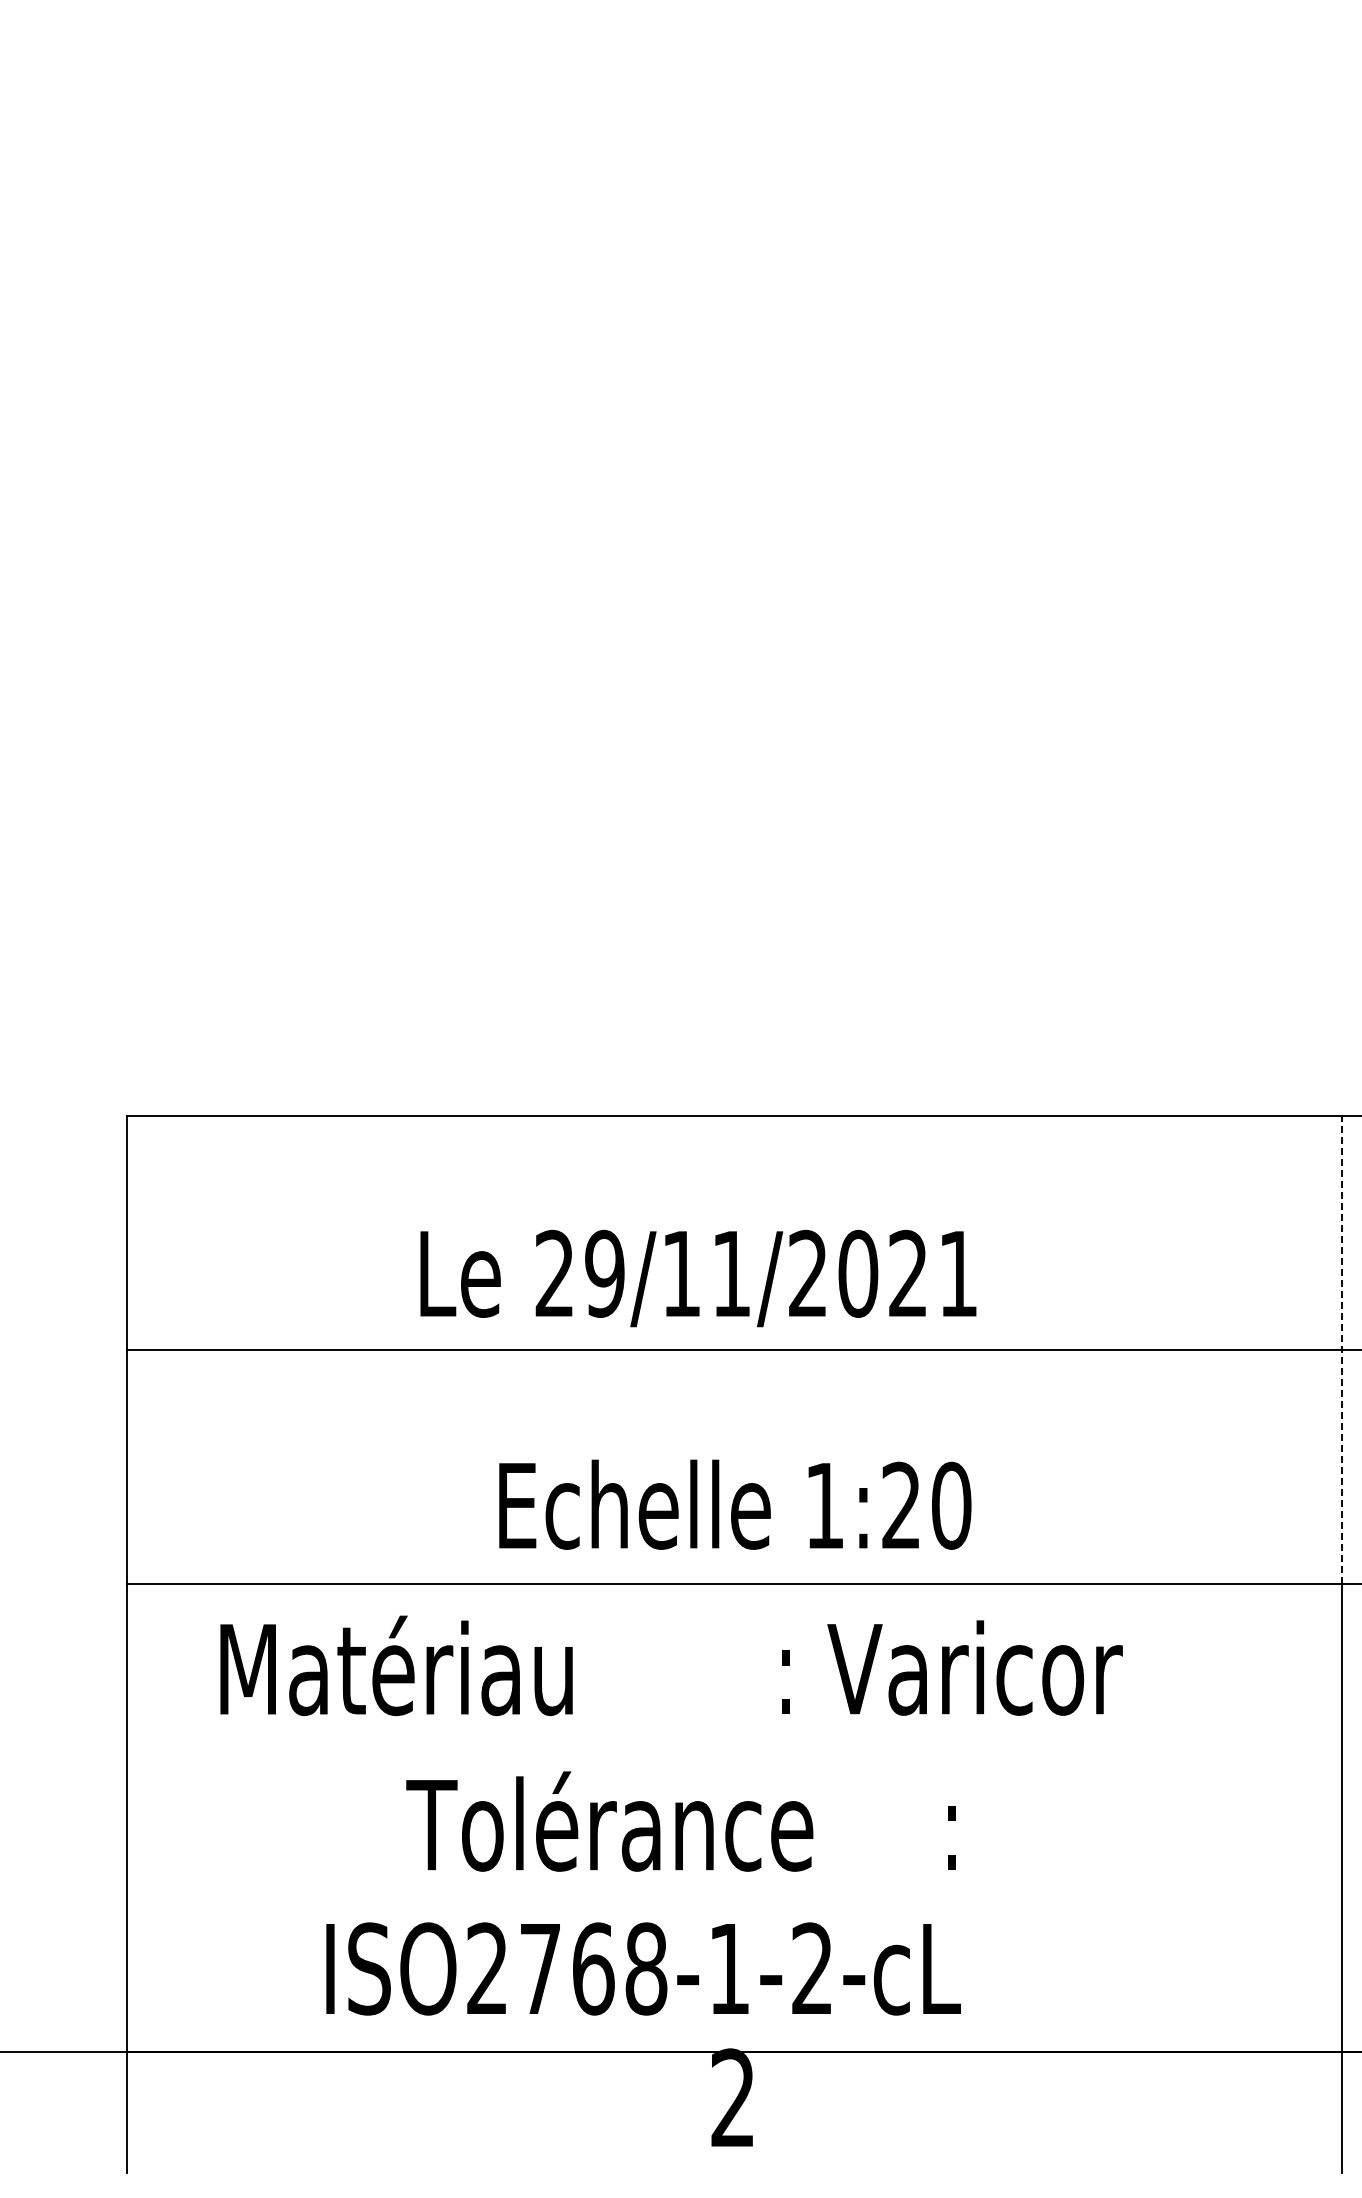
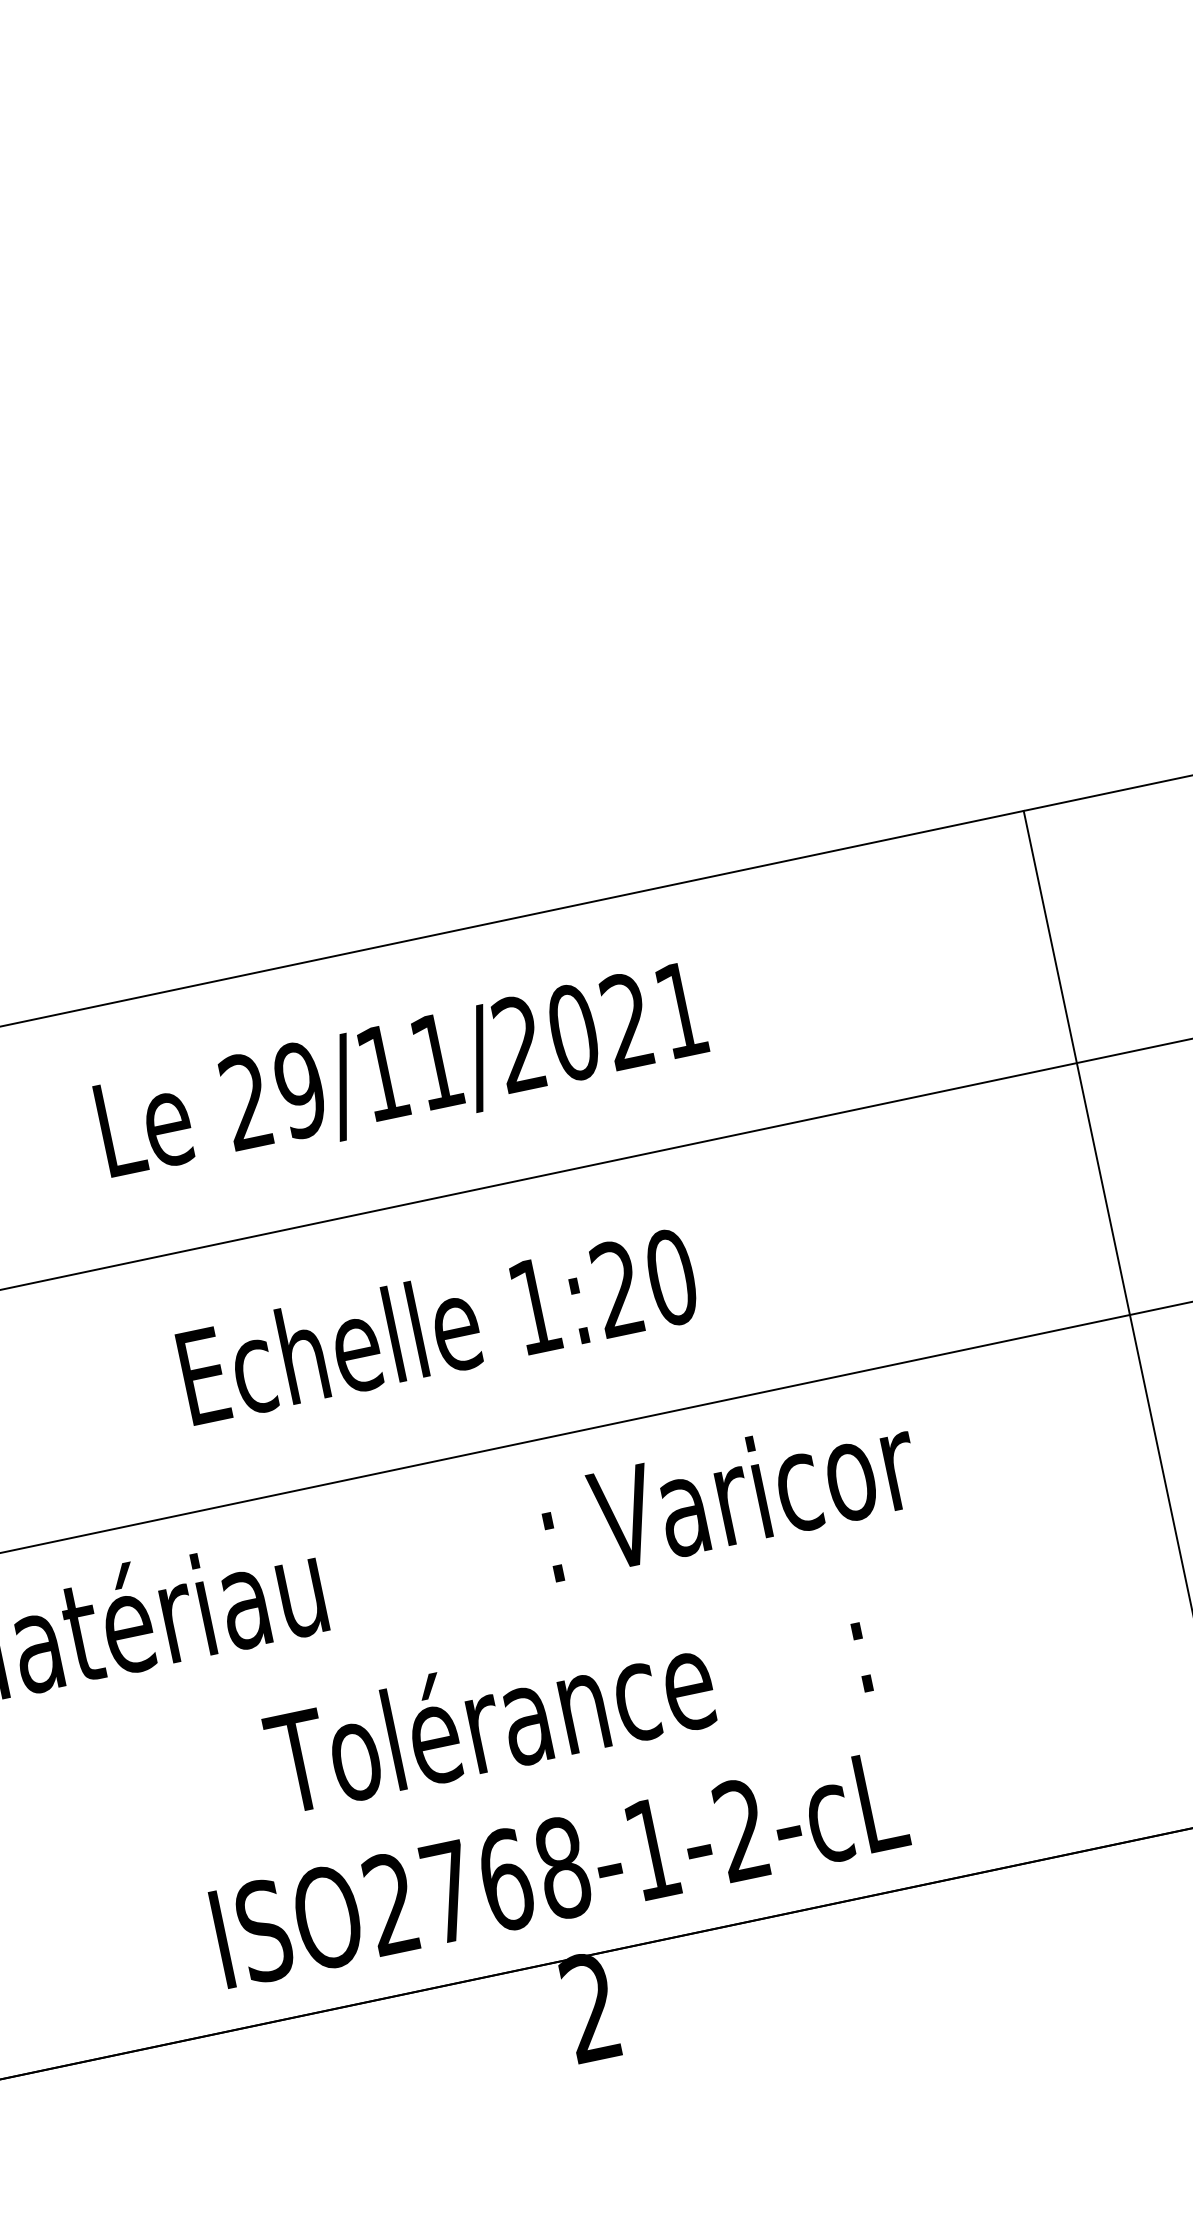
text: (698, 1278) -> (402, 1073), moved
line: (1341, 1350) -> (1076, 1063), dashed -> solid
text: (735, 1504) -> (438, 1325), moved
text: (643, 1893) -> (542, 1787), moved

